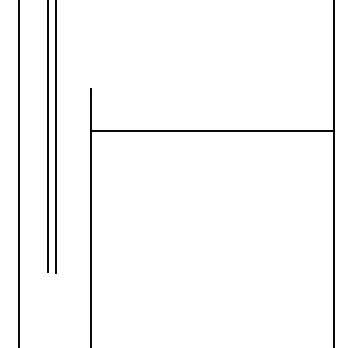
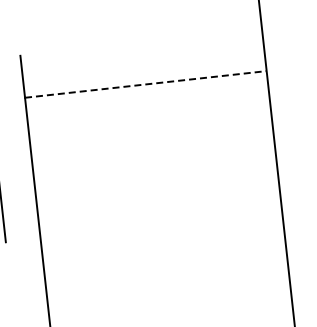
line: (212, 131) -> (145, 84), solid -> dashed

